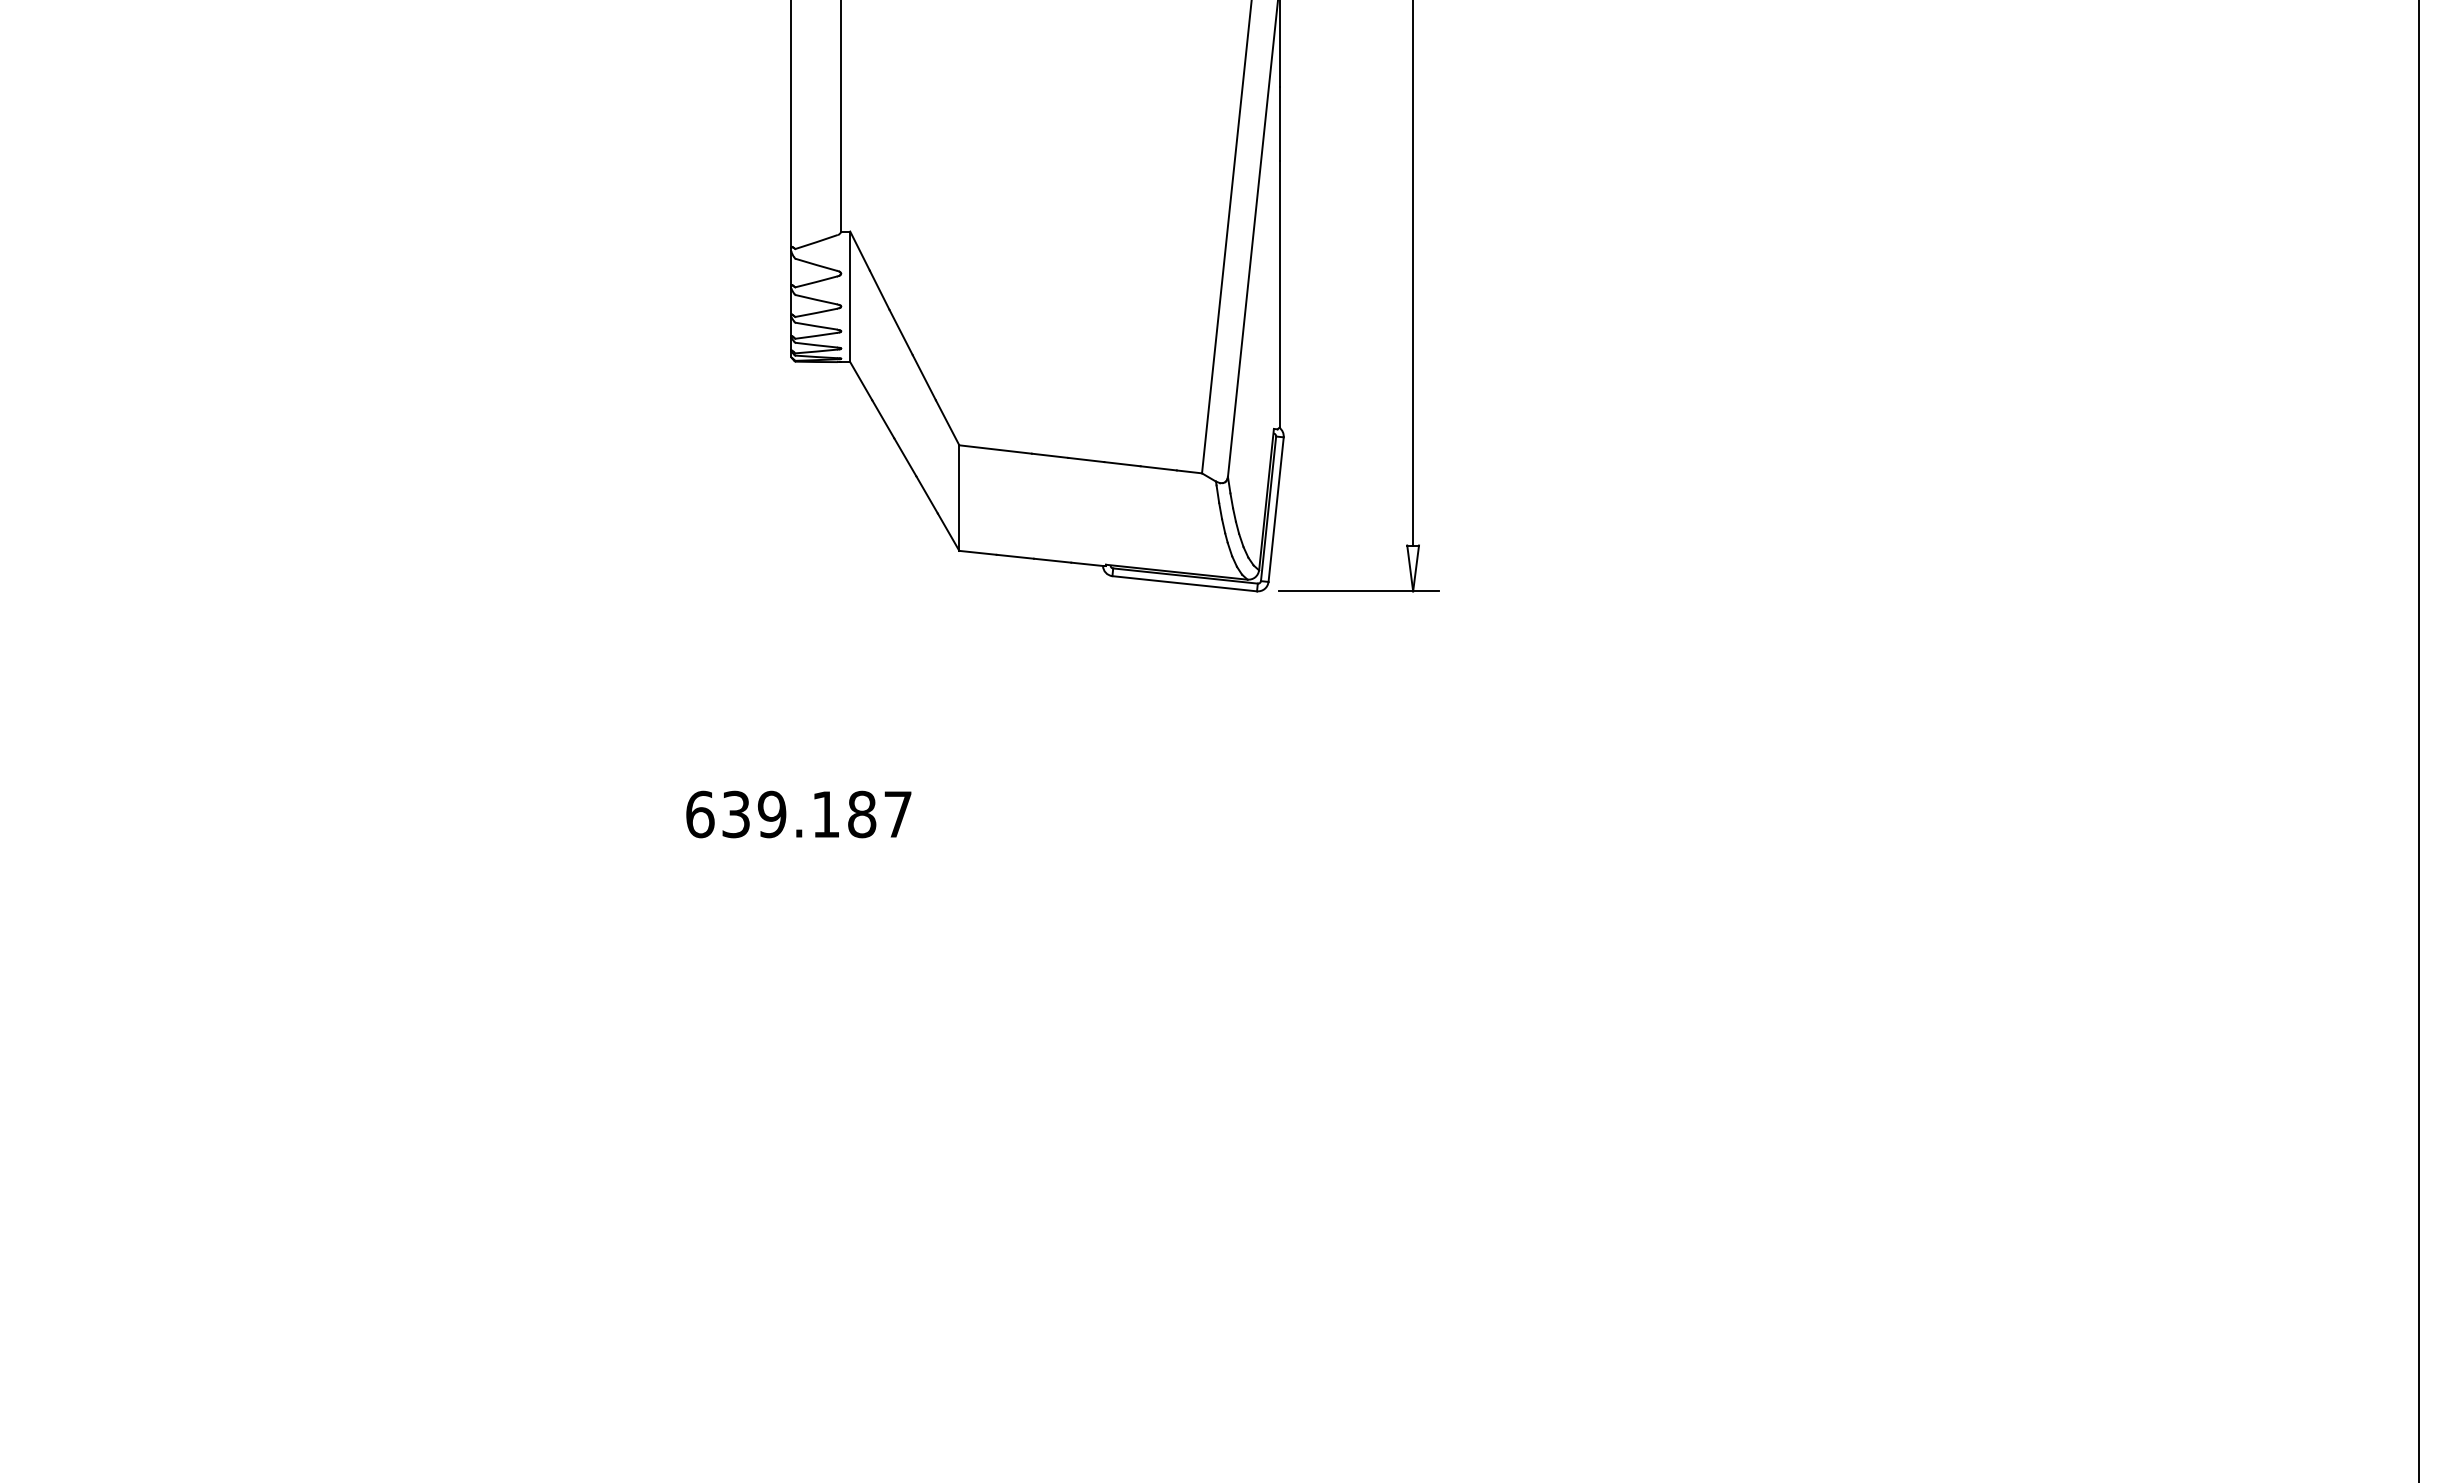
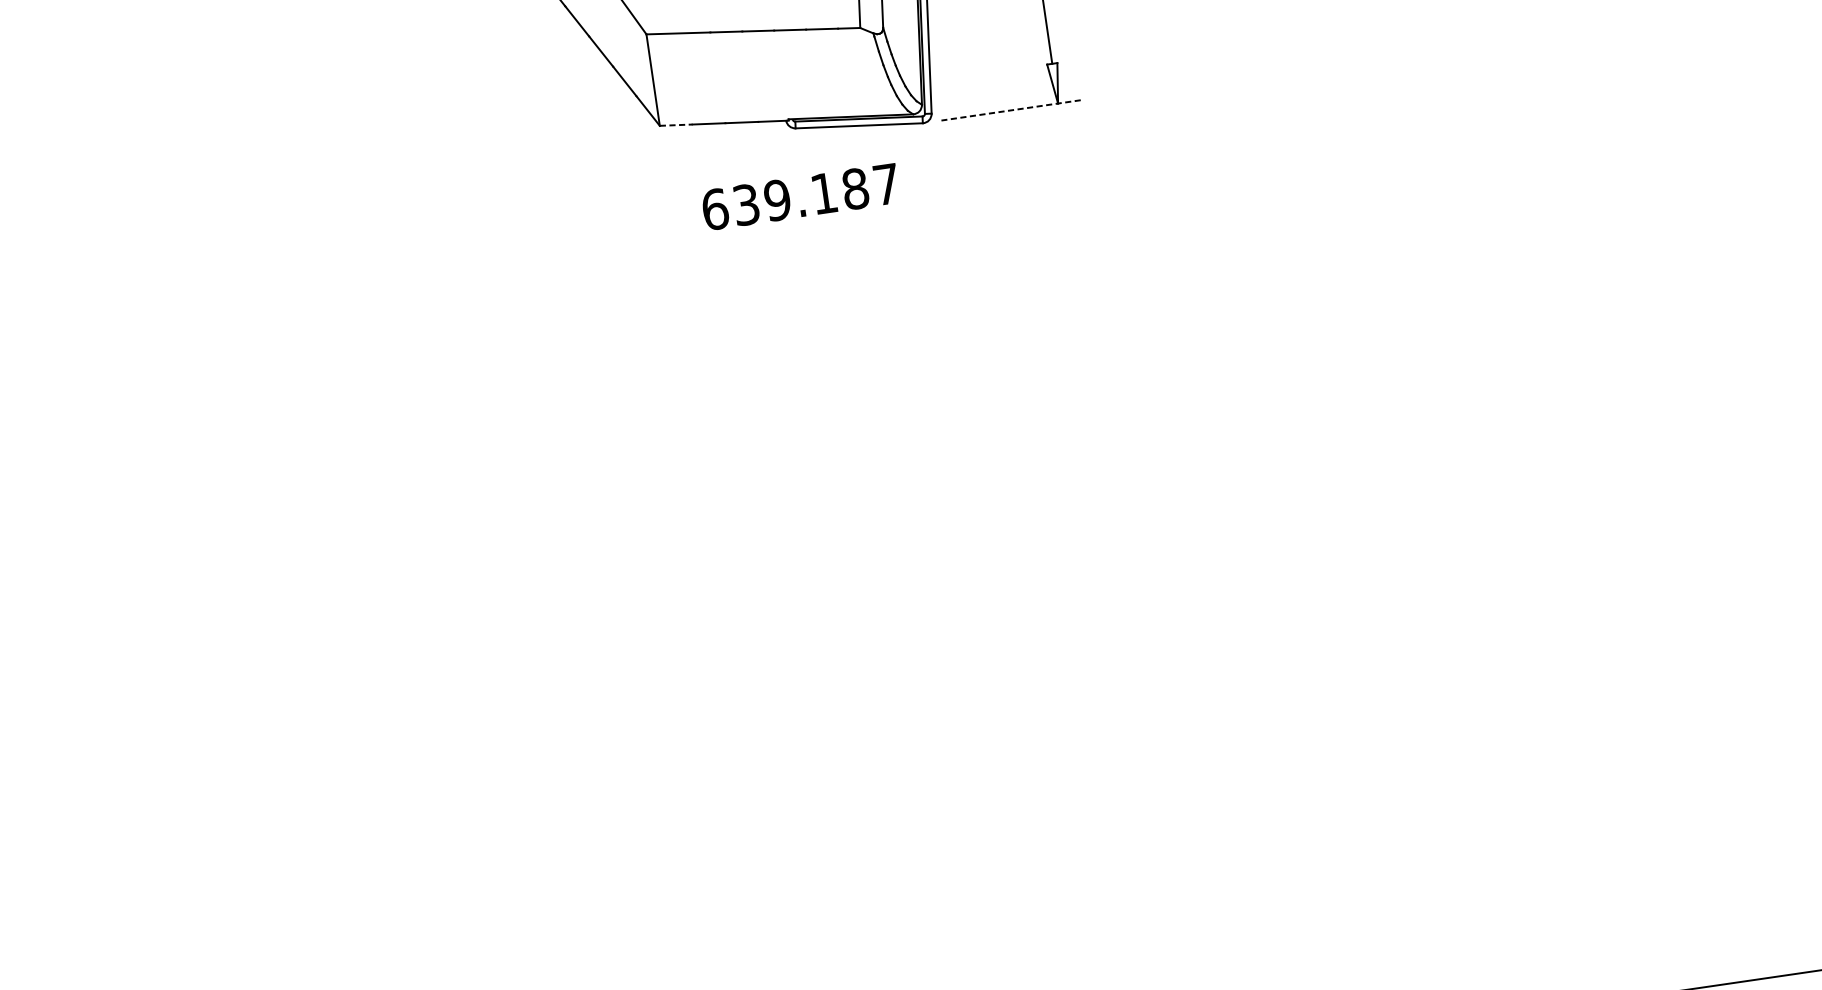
line: (978, 552) -> (676, 124), solid -> dashed
line: (1358, 591) -> (1010, 110), solid -> dashed
text: (798, 814) -> (800, 197), moved

